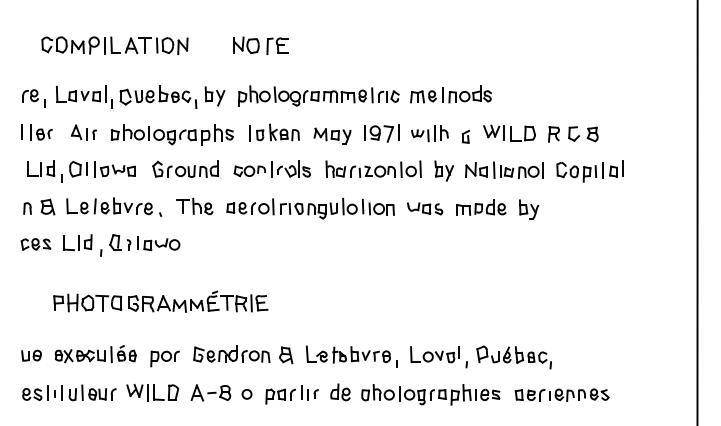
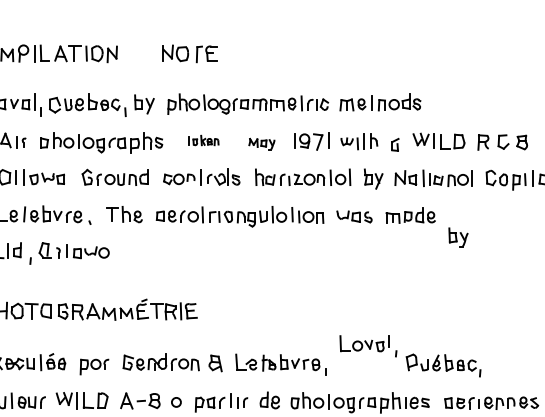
part: (274, 132) -> (203, 140), size x0.6
part: (332, 135) -> (261, 143), size x0.7
part: (529, 209) -> (458, 237), moved
part: (438, 357) -> (367, 346), moved

